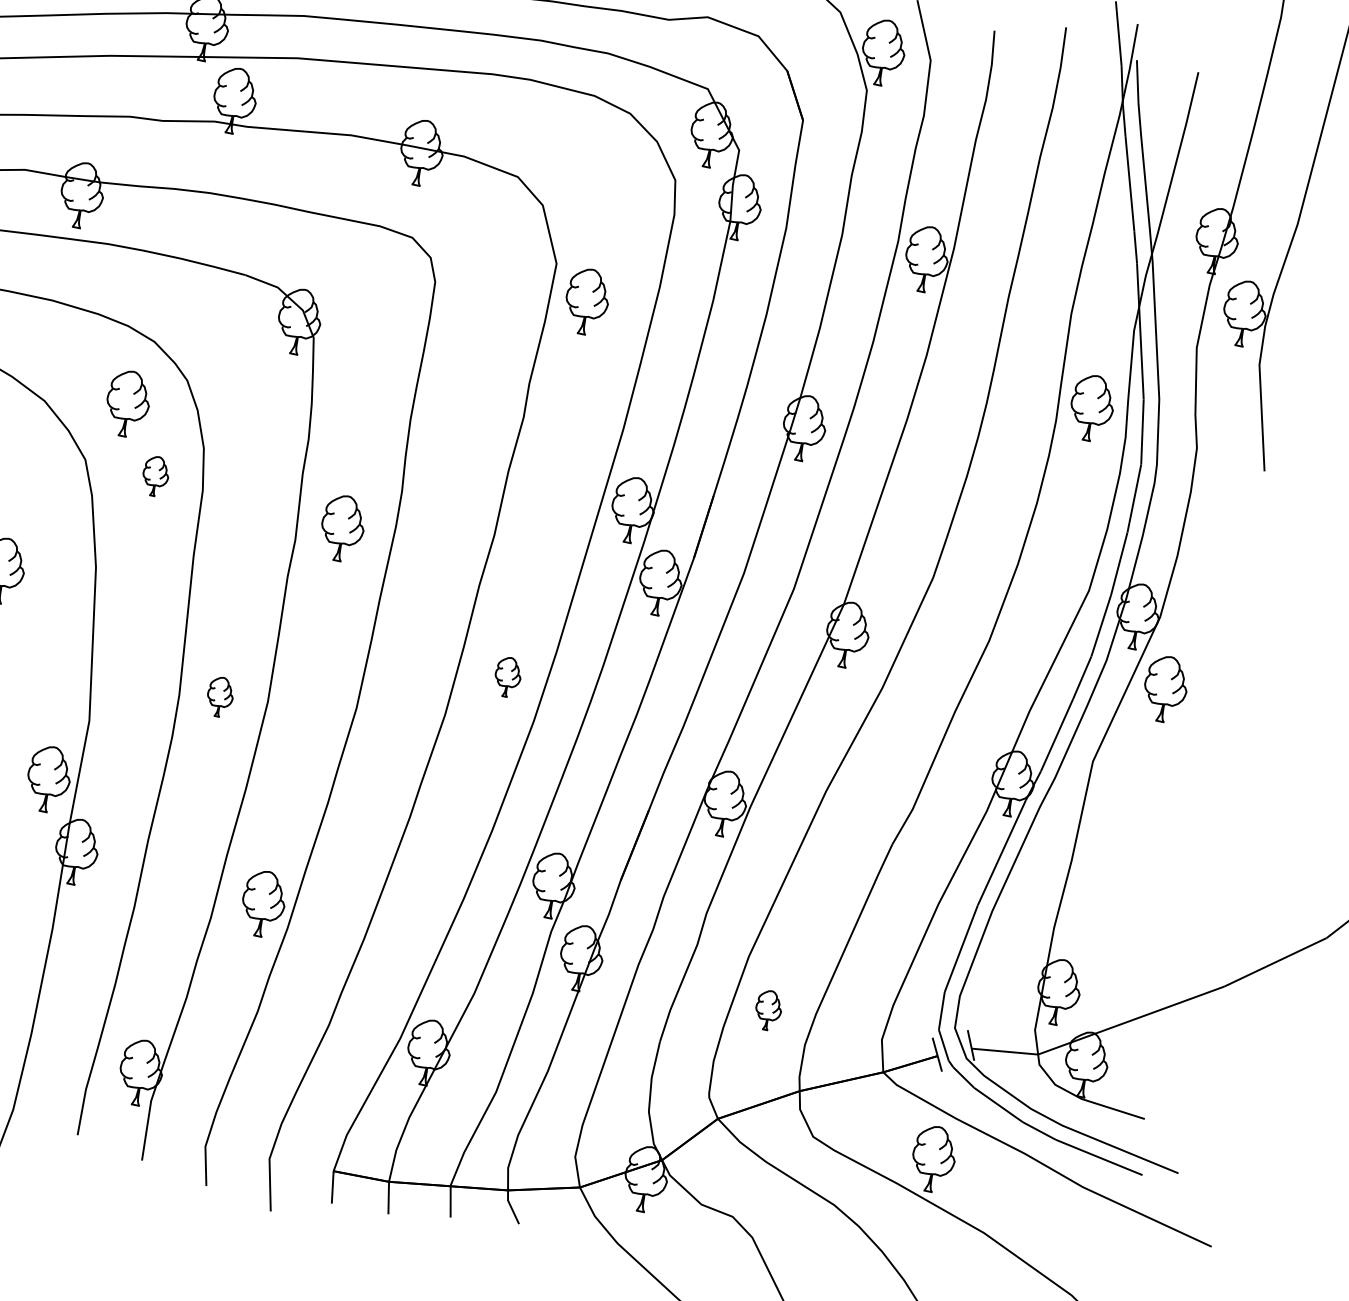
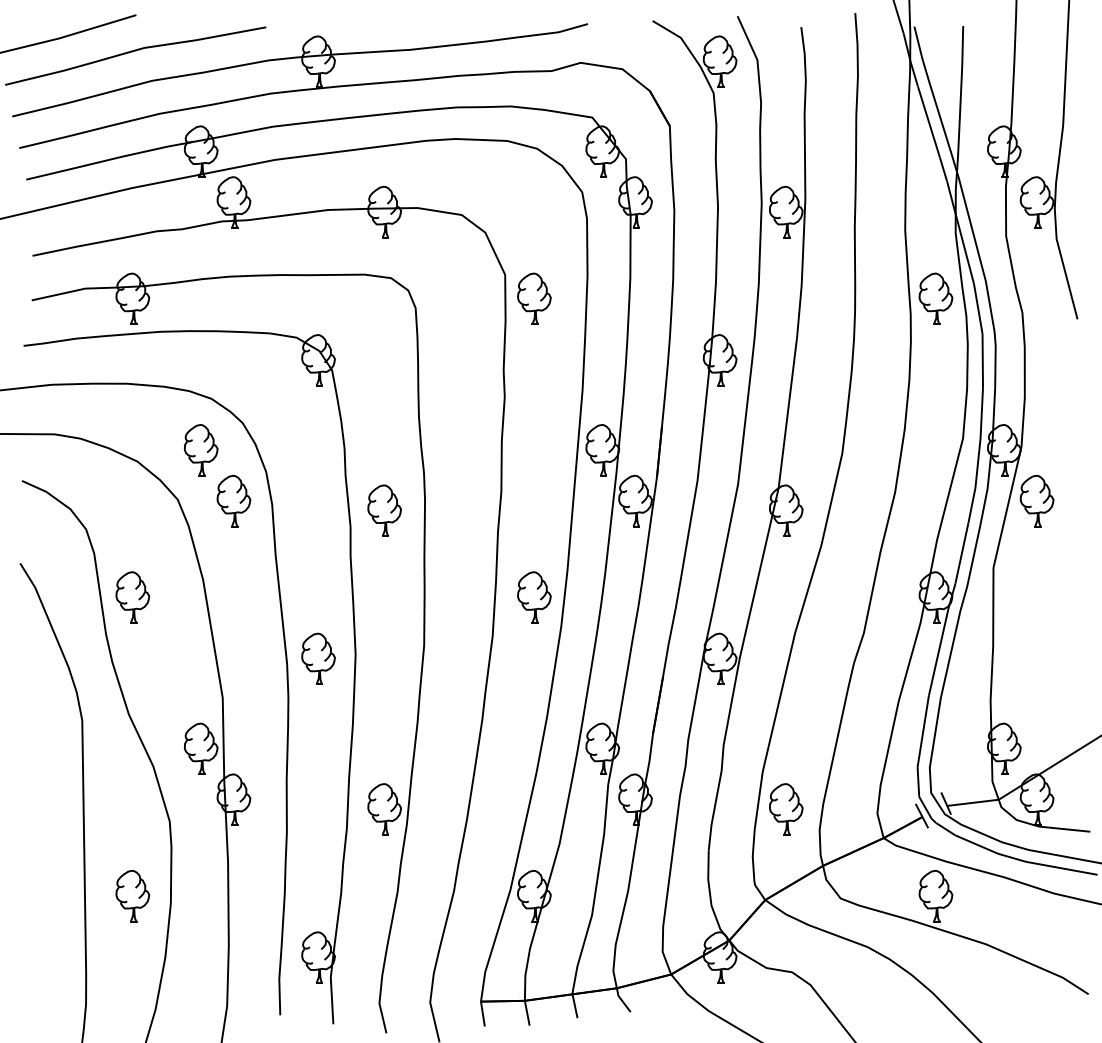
part: (155, 475) -> (233, 500), size x1.67
part: (507, 677) -> (534, 597), size x1.67
part: (220, 696) -> (318, 658), size x1.67
part: (768, 1010) -> (786, 809), size x1.67

